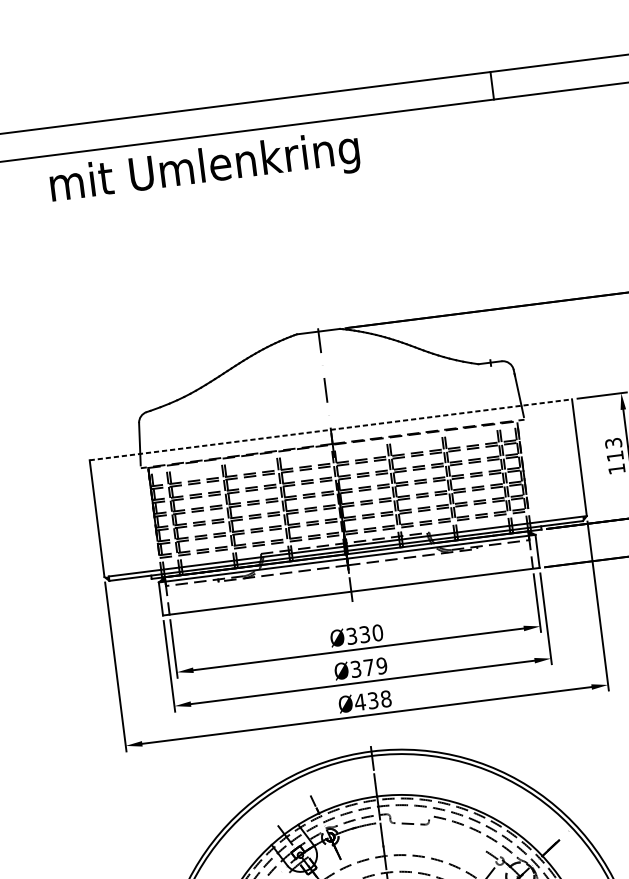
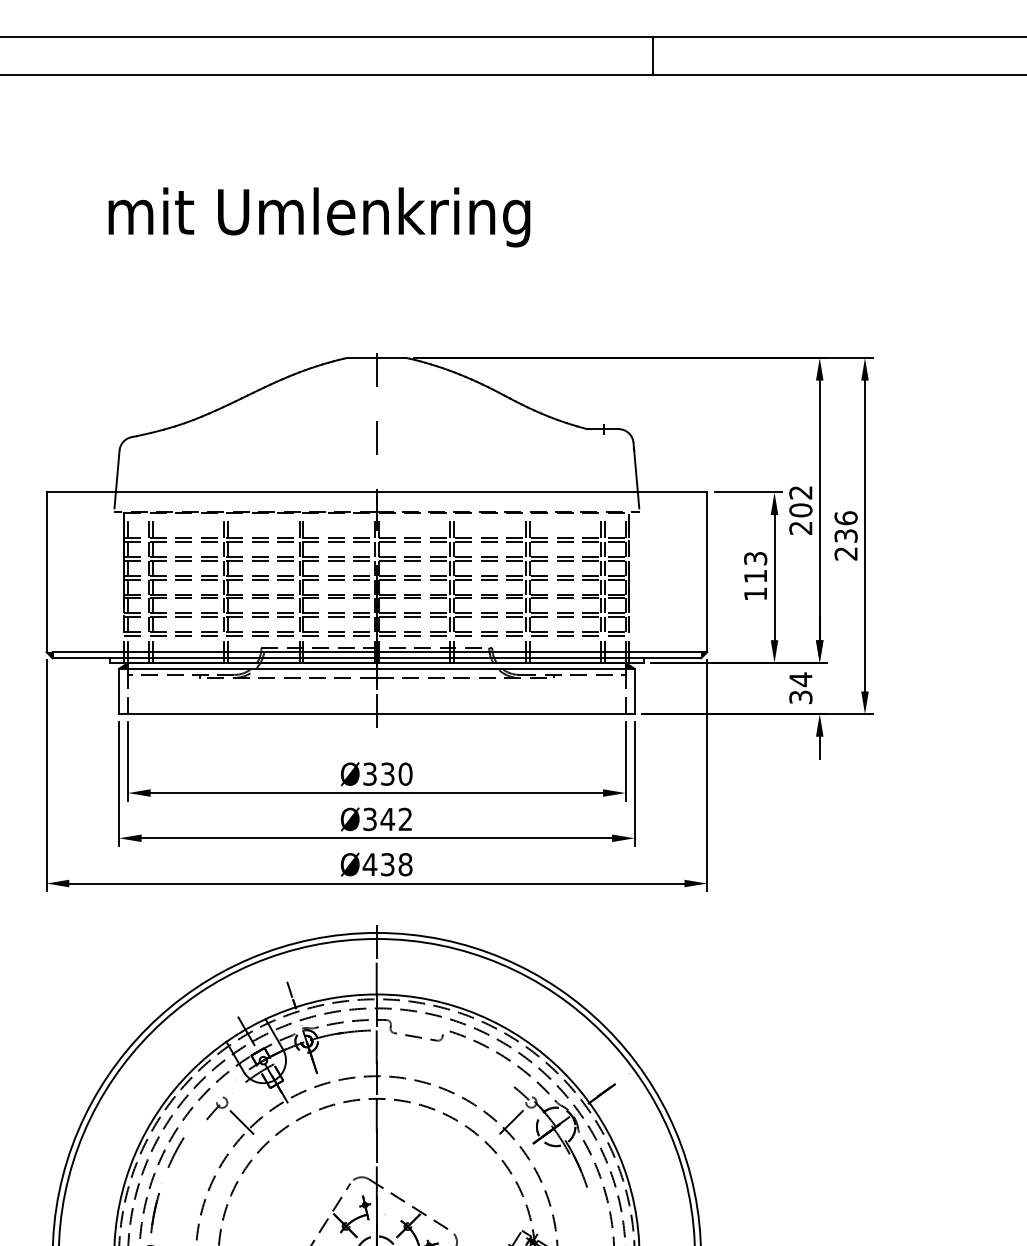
text: (205, 169) -> (319, 217), moved
line: (331, 429) -> (377, 492), dashed -> solid
text: (375, 666) -> (396, 819), Ø379 -> Ø342

